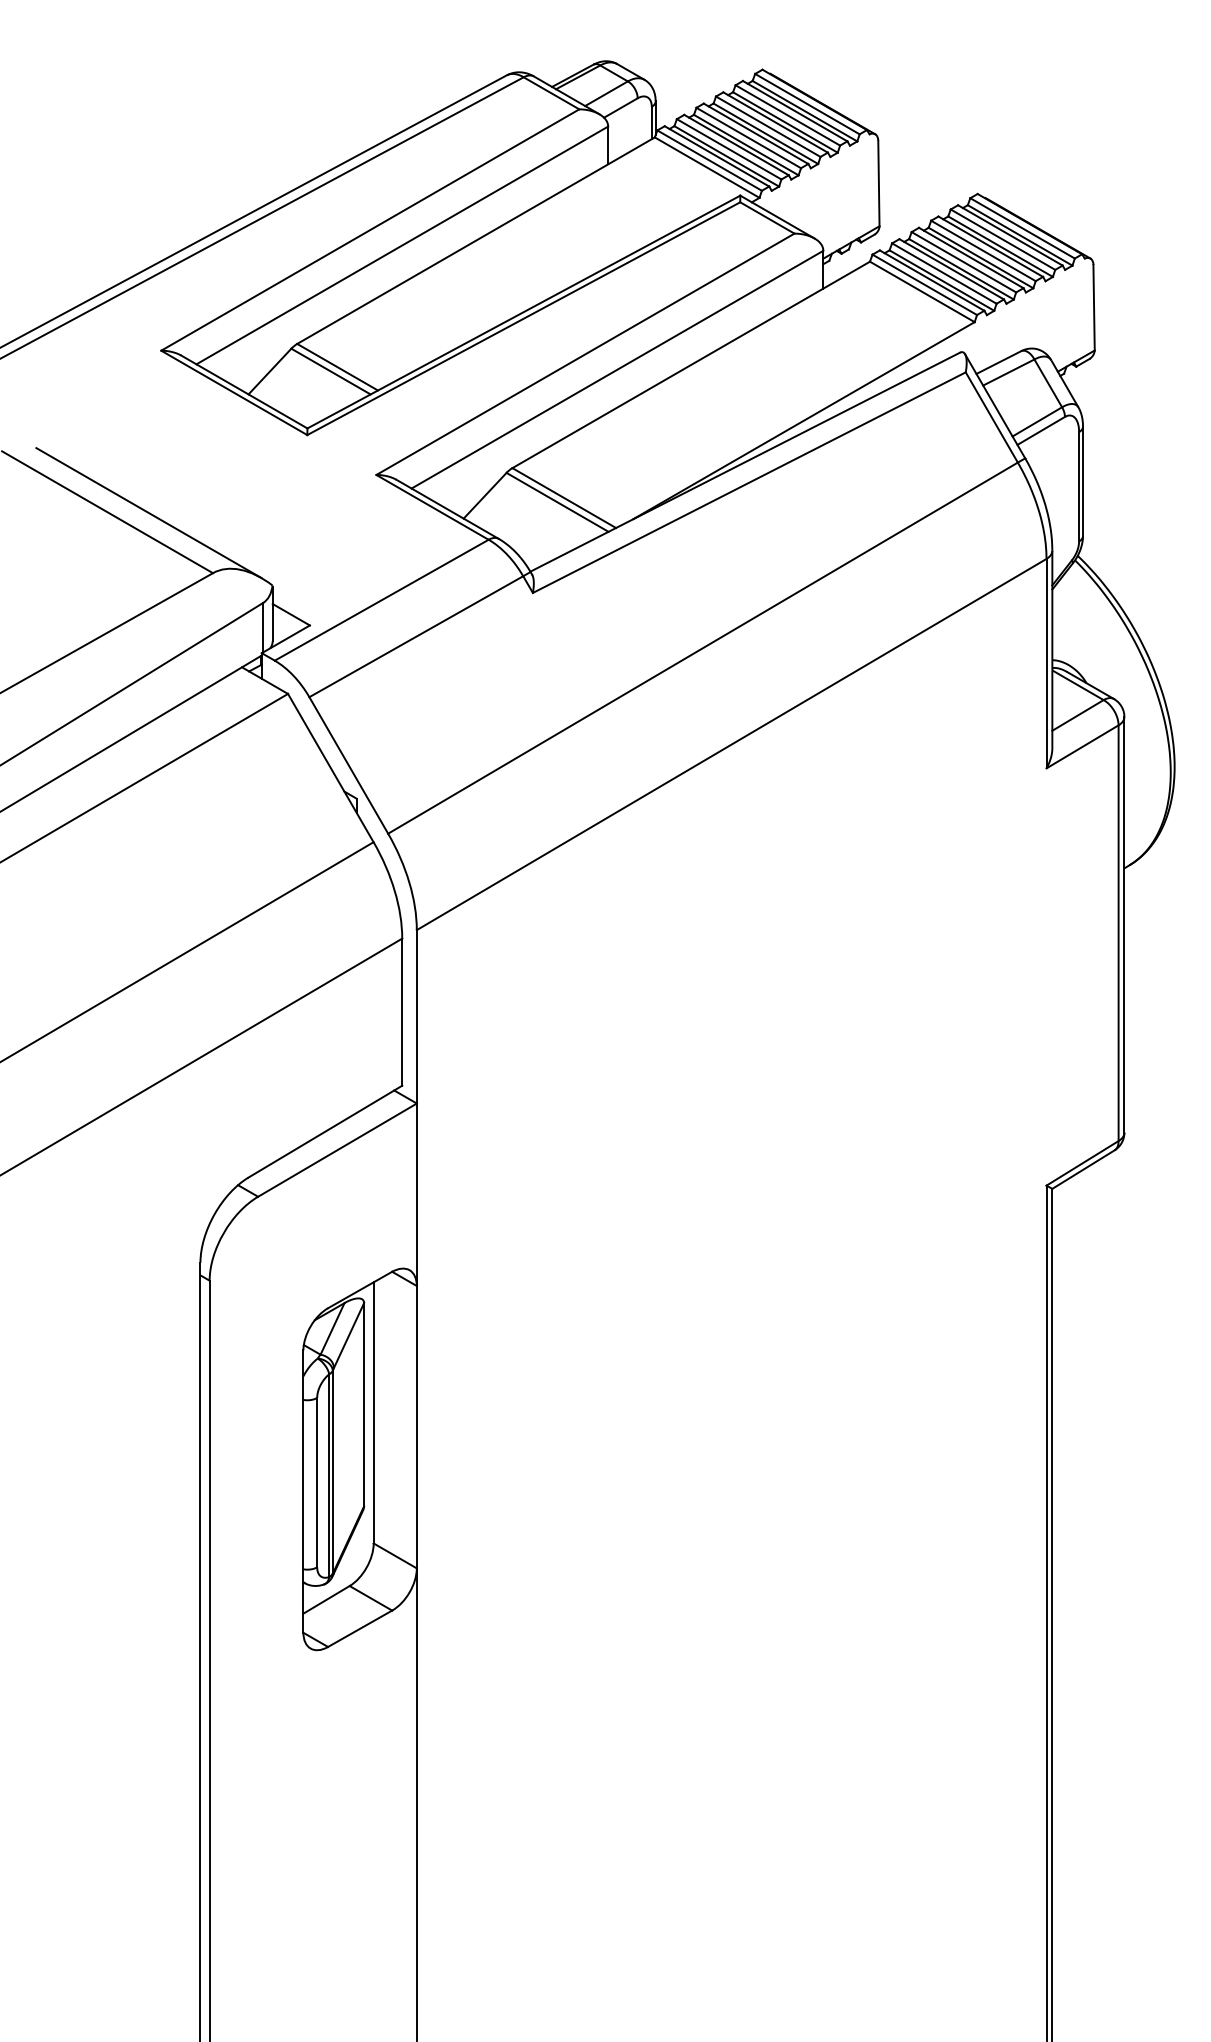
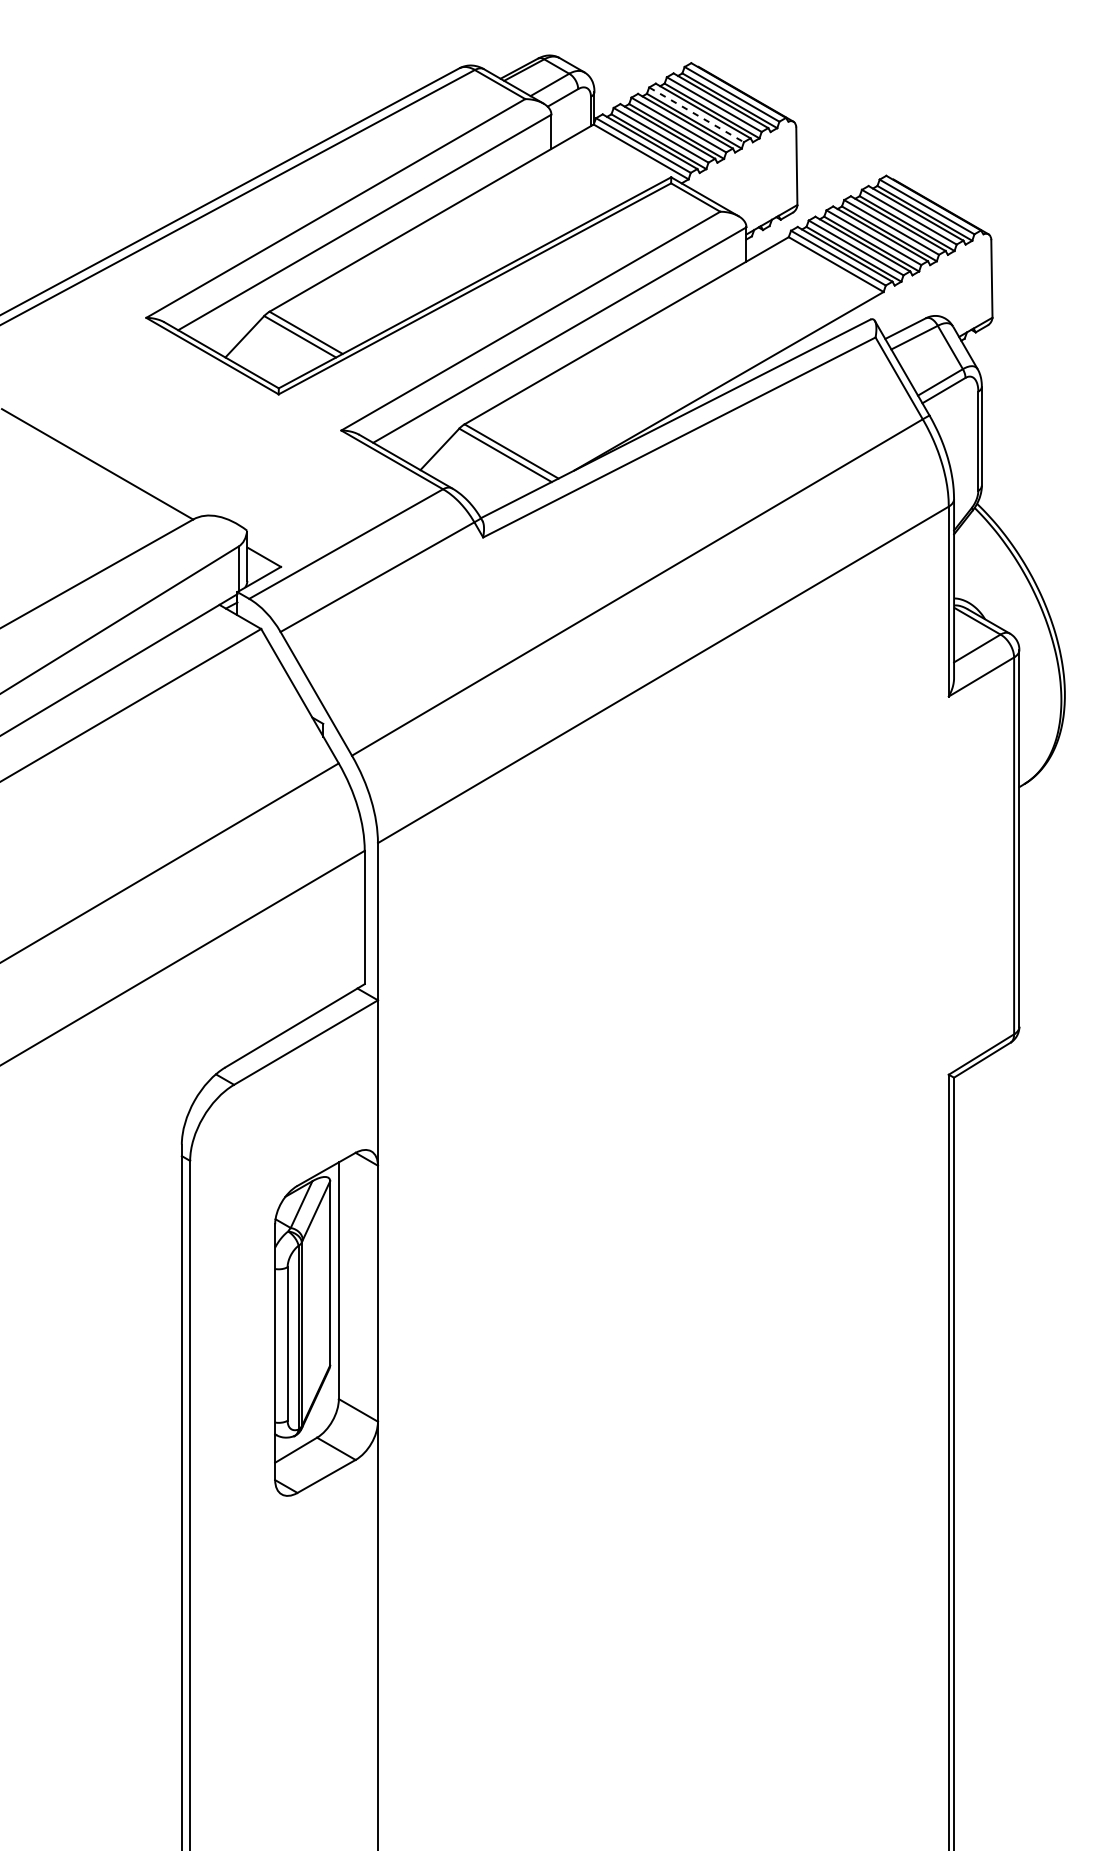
line: (768, 127) -> (696, 115), solid -> dashed
line: (148, 513) -> (134, 465), removed

